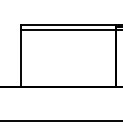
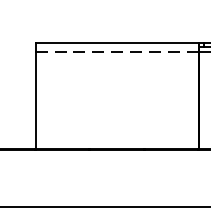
line: (67, 29) -> (115, 50), solid -> dashed

